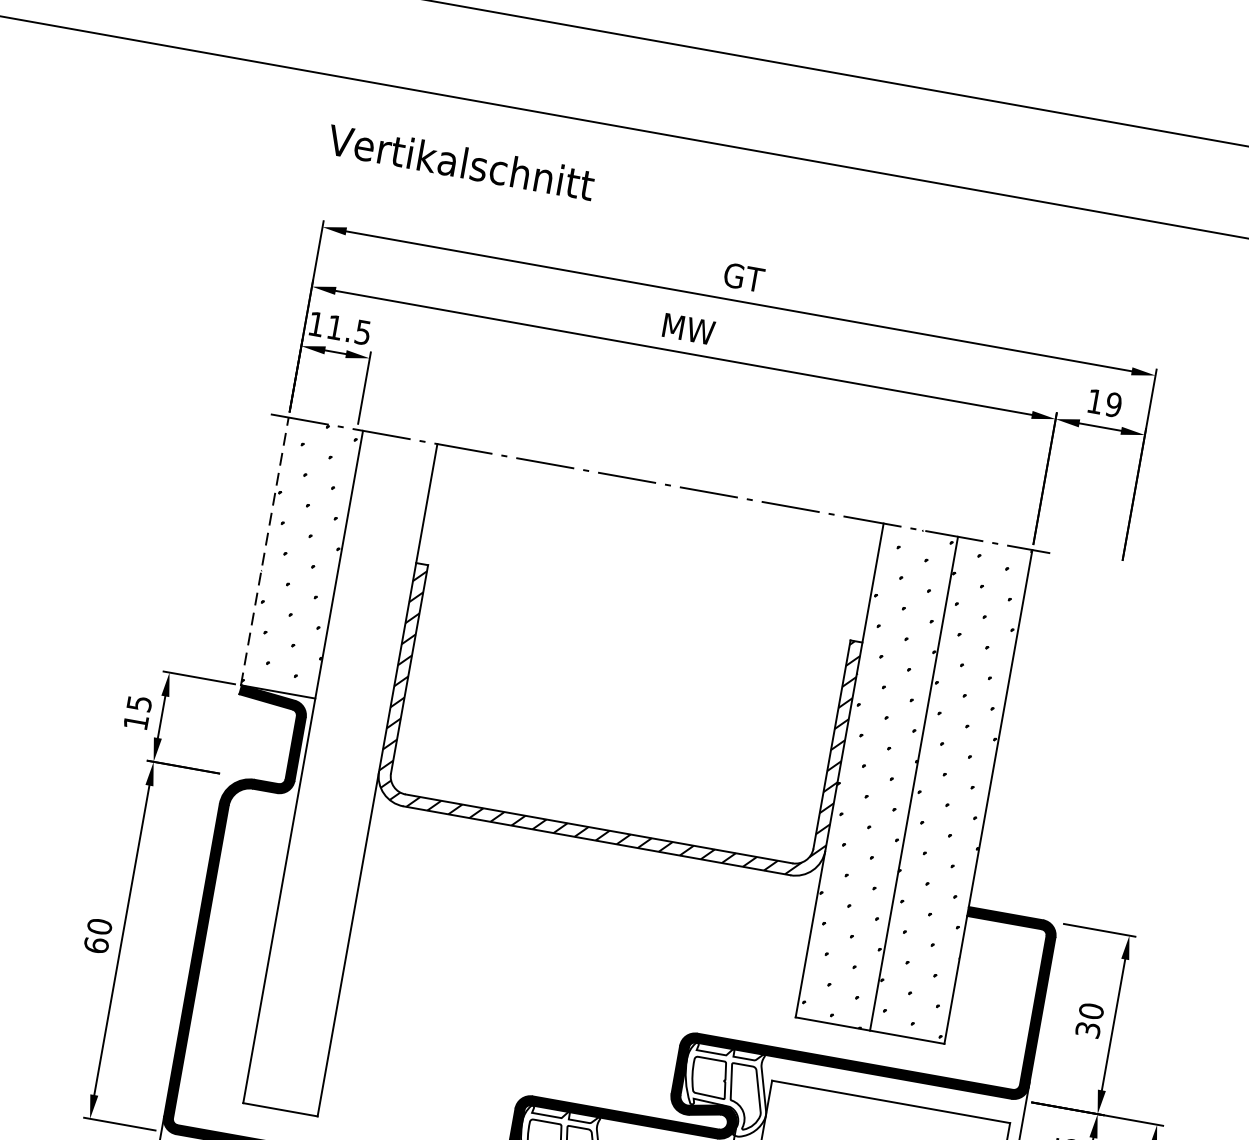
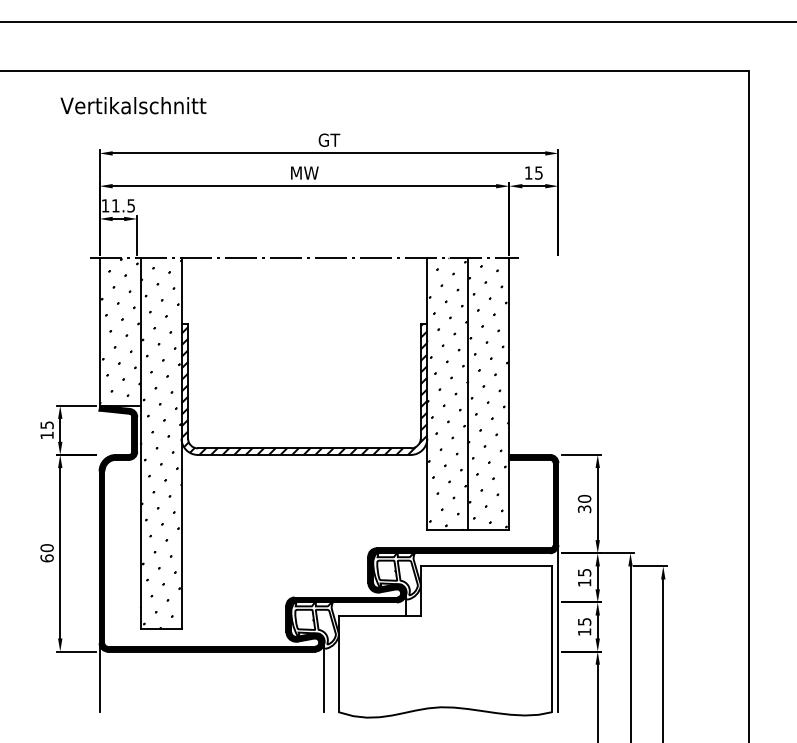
text: (461, 162) -> (133, 105), moved
text: (1113, 403) -> (538, 172), 19 -> 15
line: (264, 552) -> (99, 332), dashed -> solid
hatch: (339, 775) -> (160, 444), added

